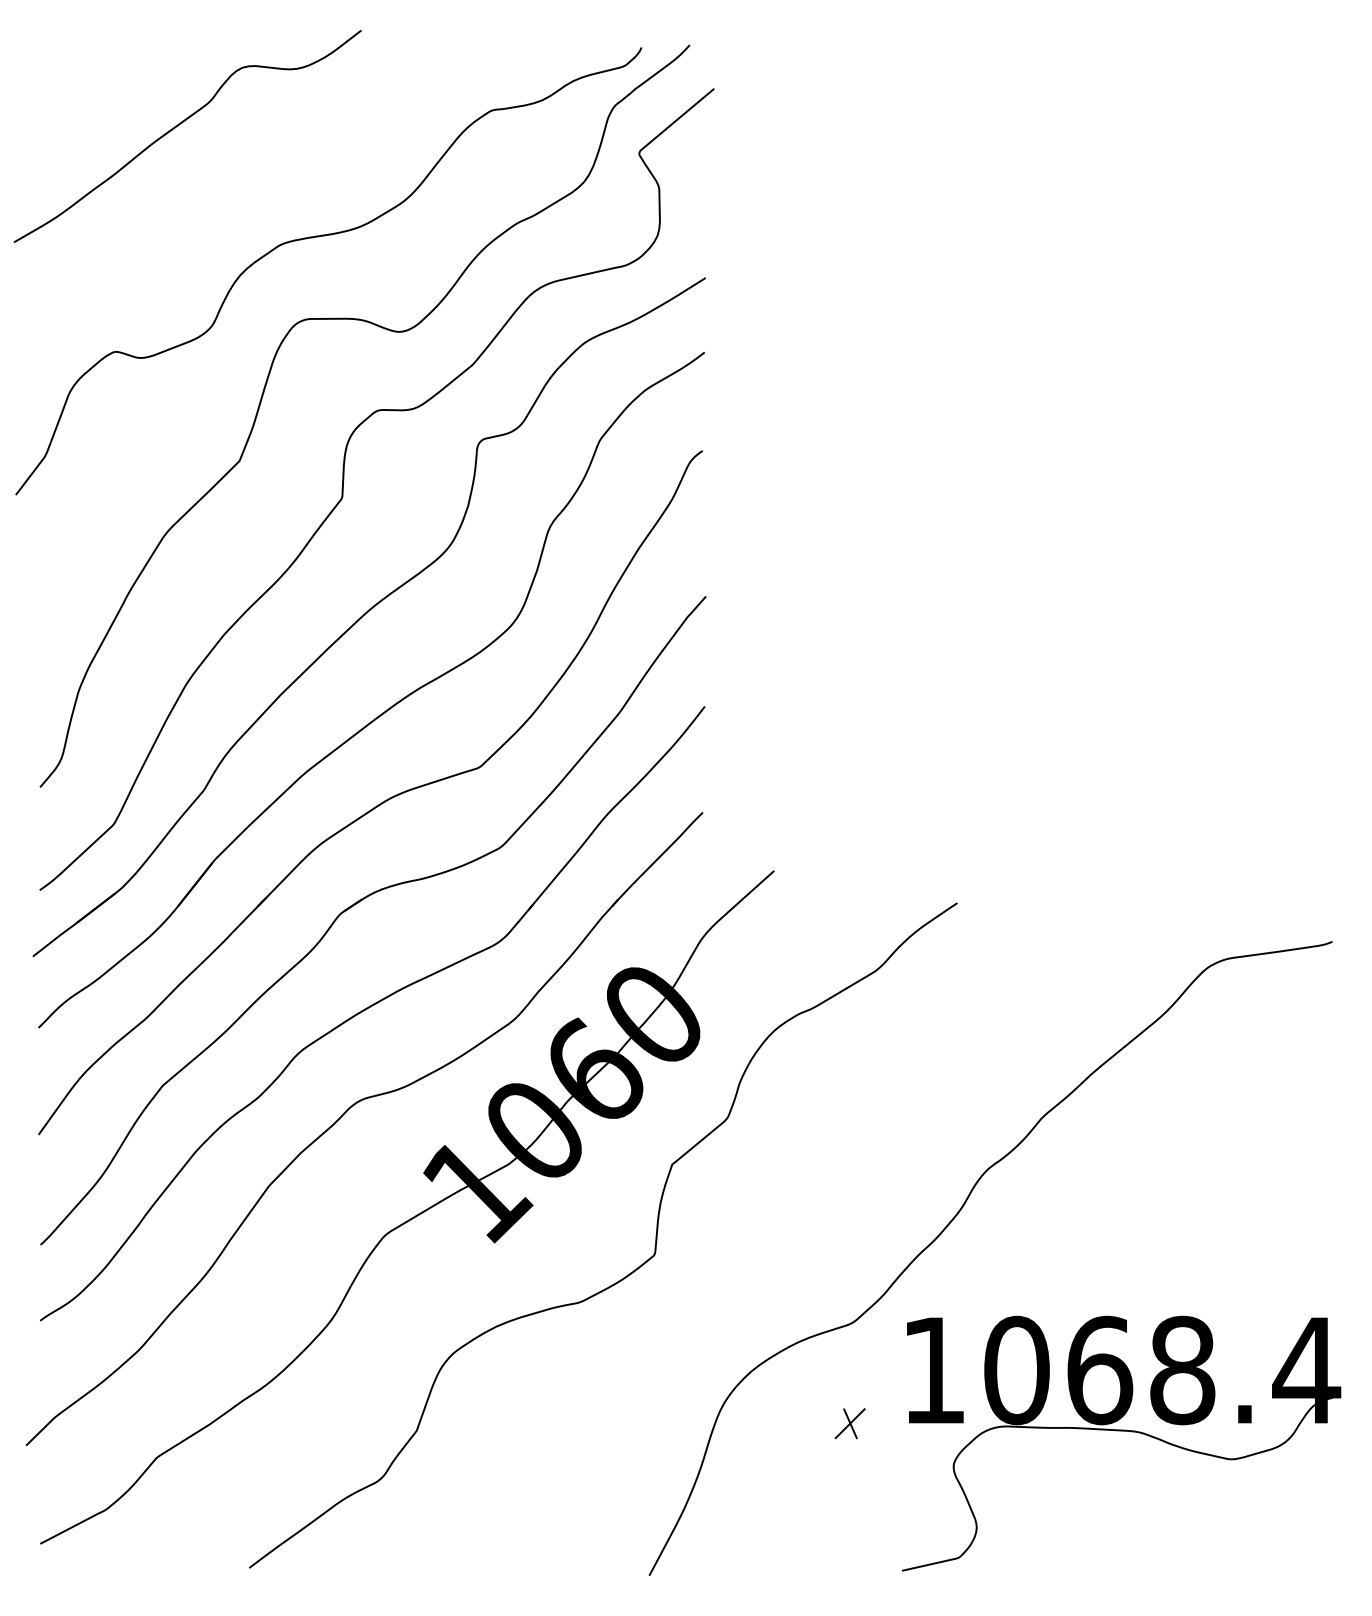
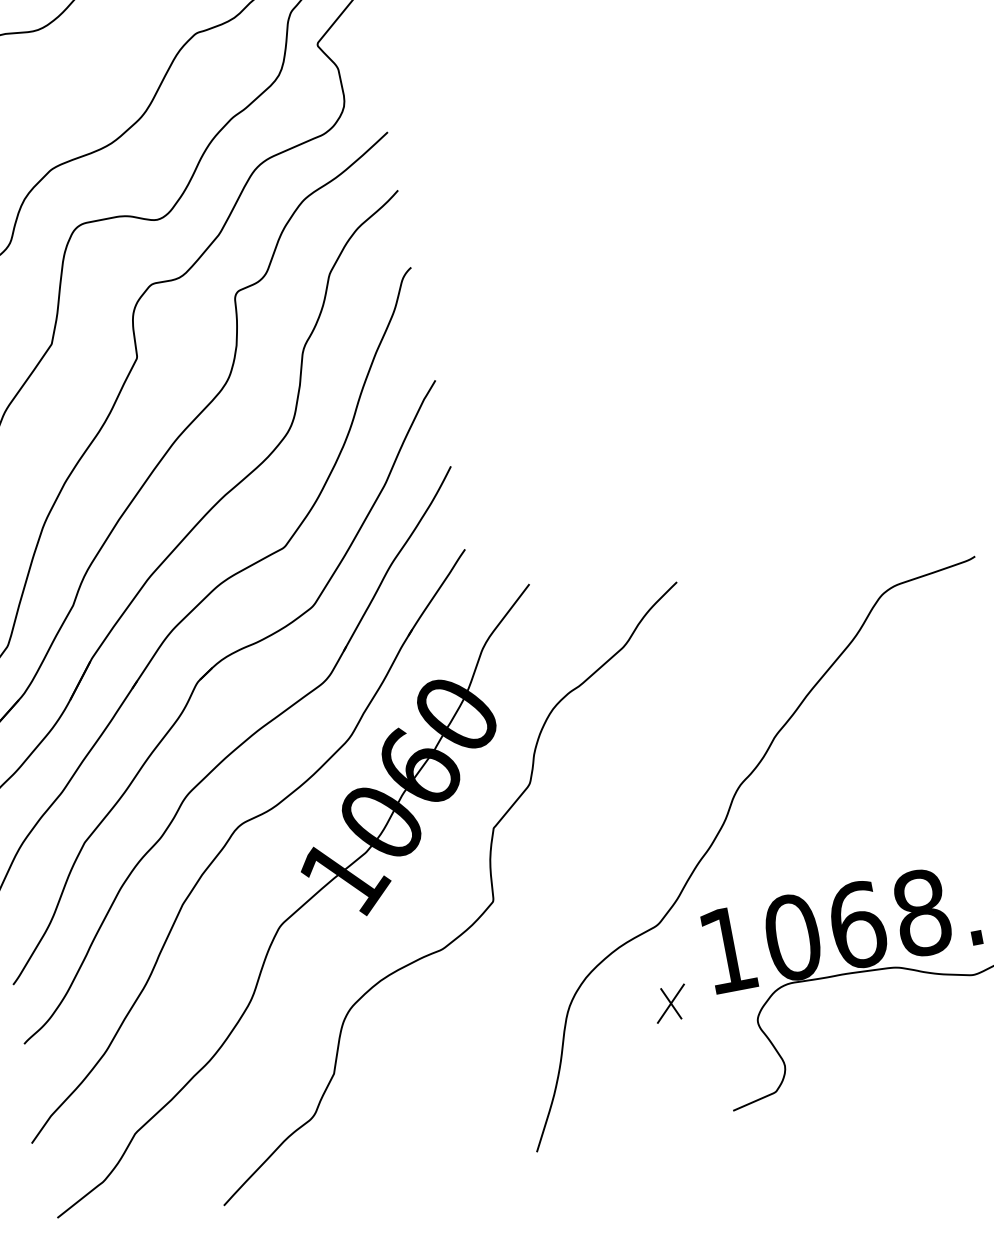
part: (849, 1423) -> (670, 1003), size x1.43

